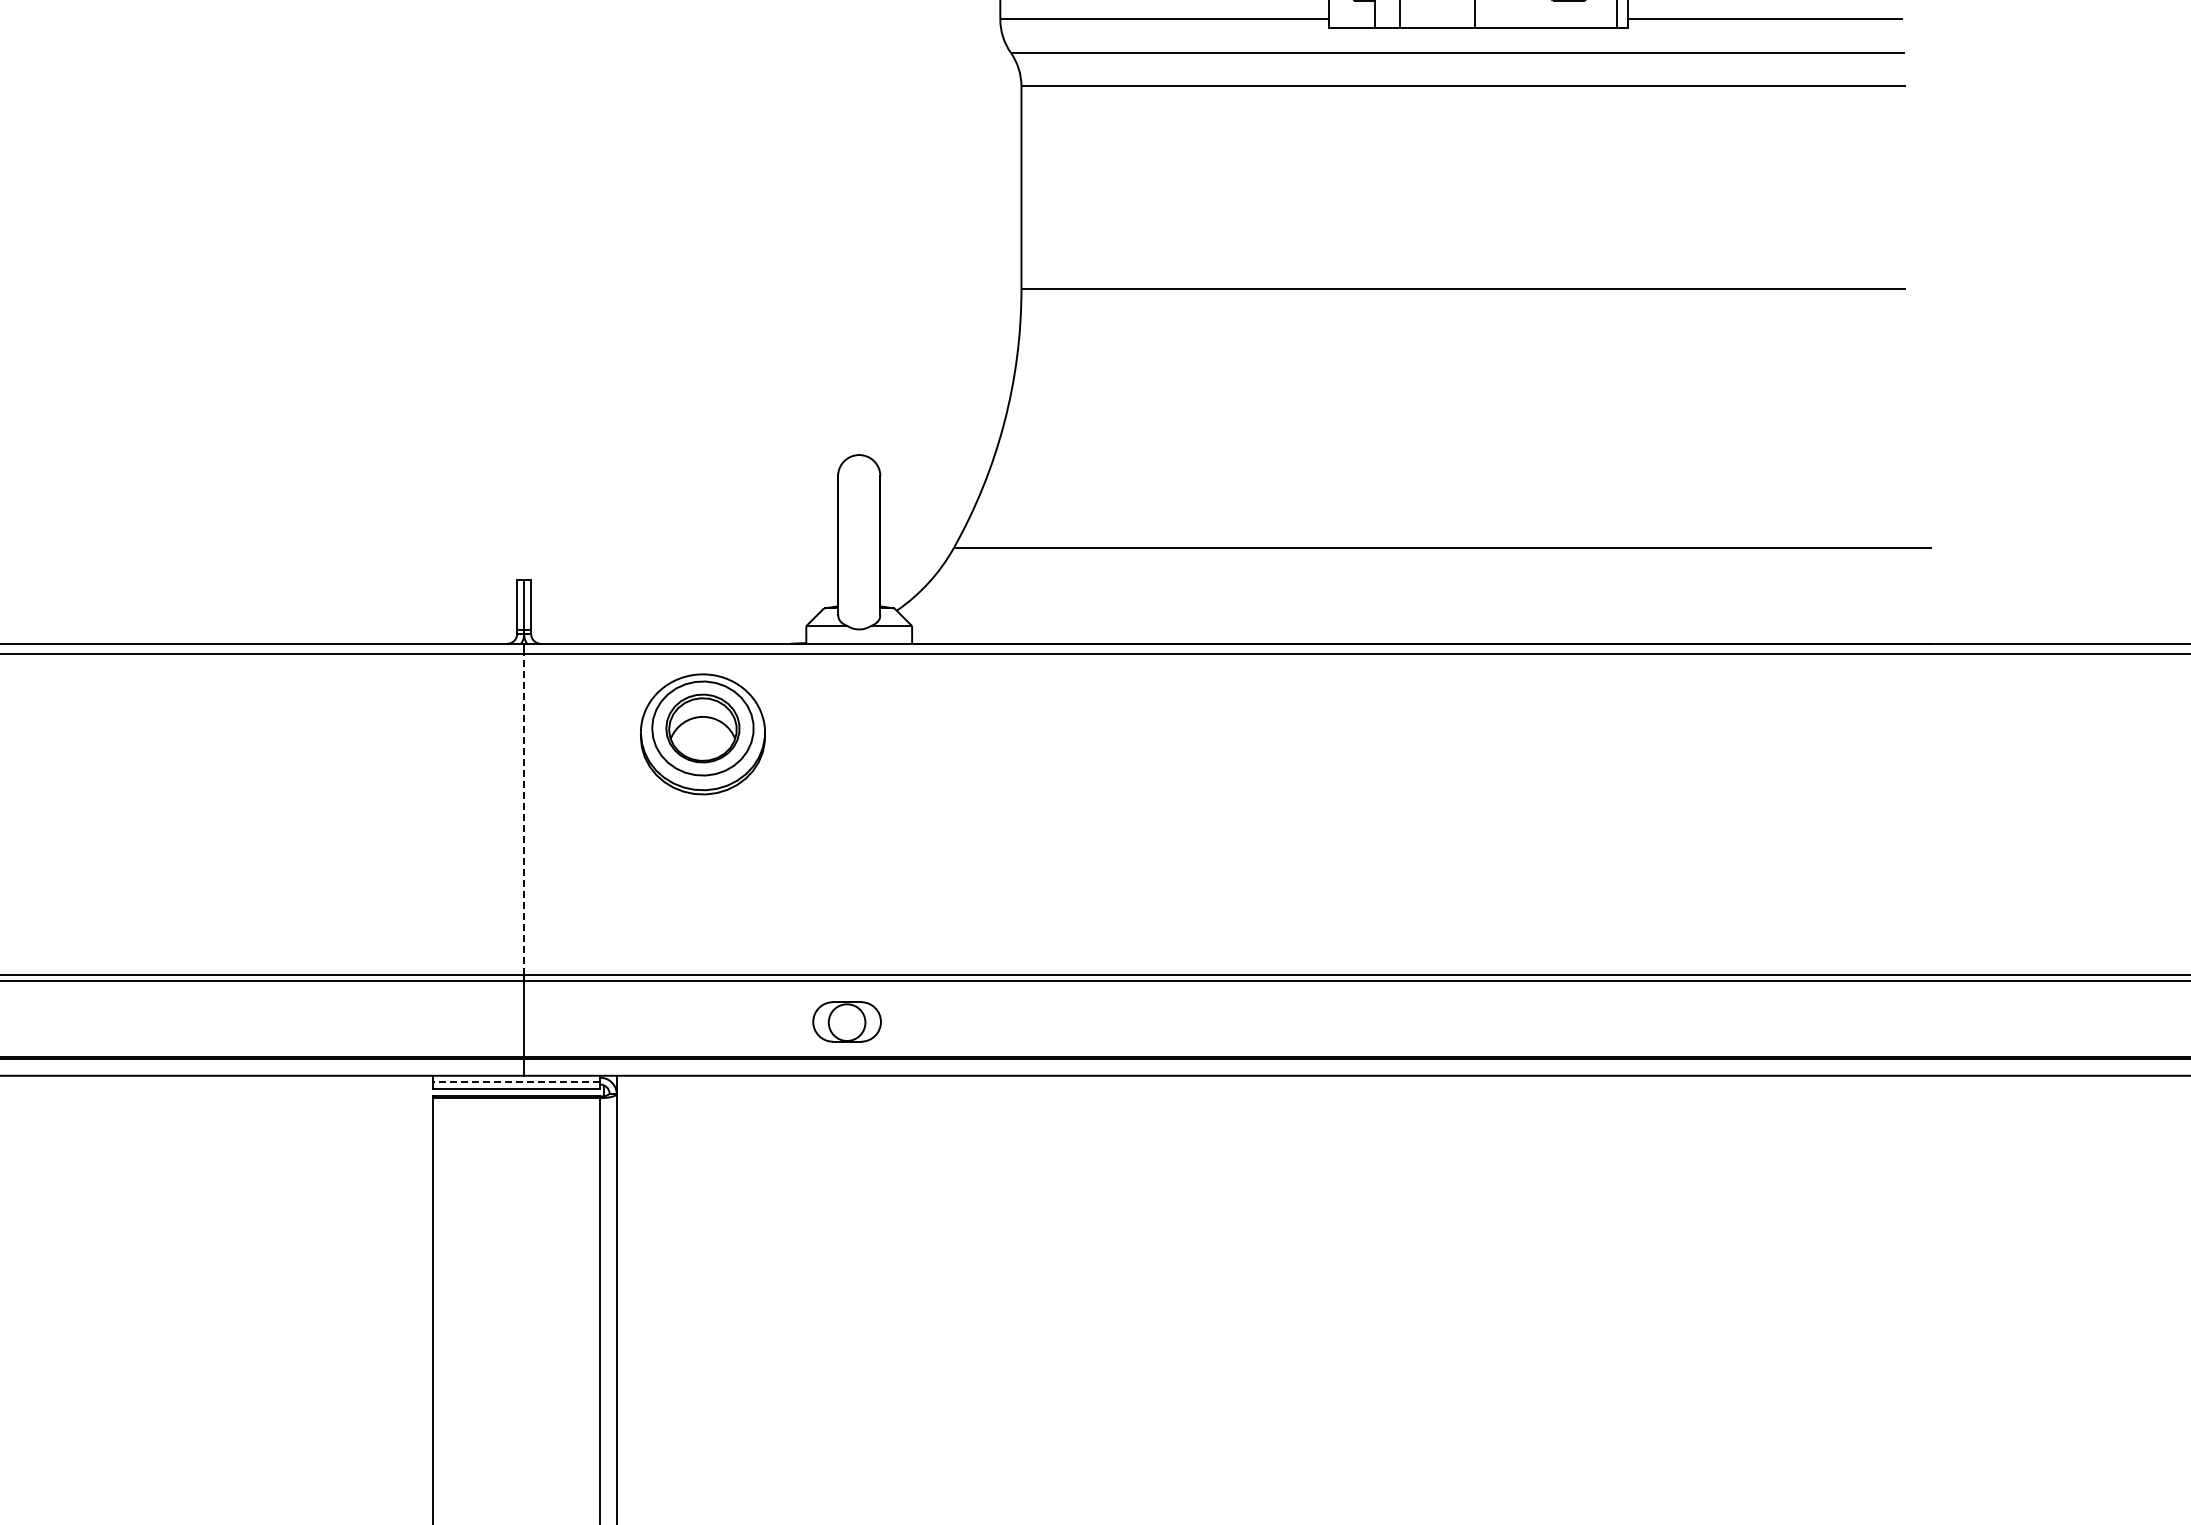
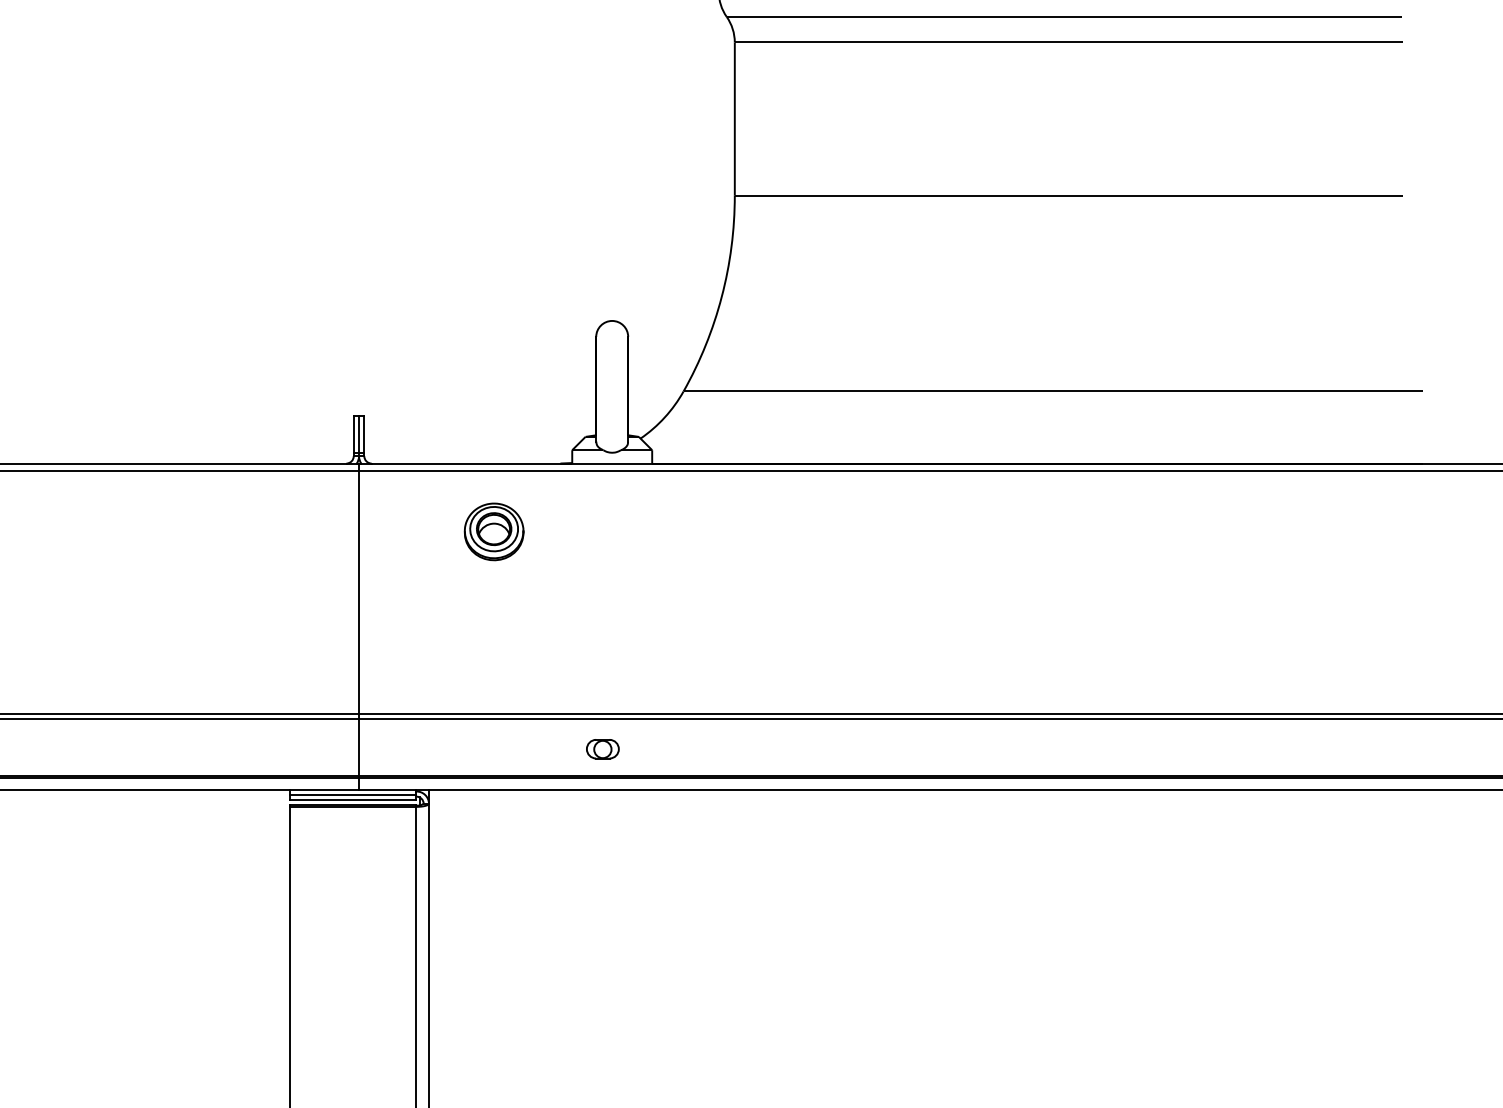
part: (702, 733) -> (493, 531), size x0.62
line: (524, 814) -> (359, 592), dashed -> solid
part: (846, 1021) -> (602, 748), size x0.62
line: (516, 1082) -> (353, 795), dashed -> solid

